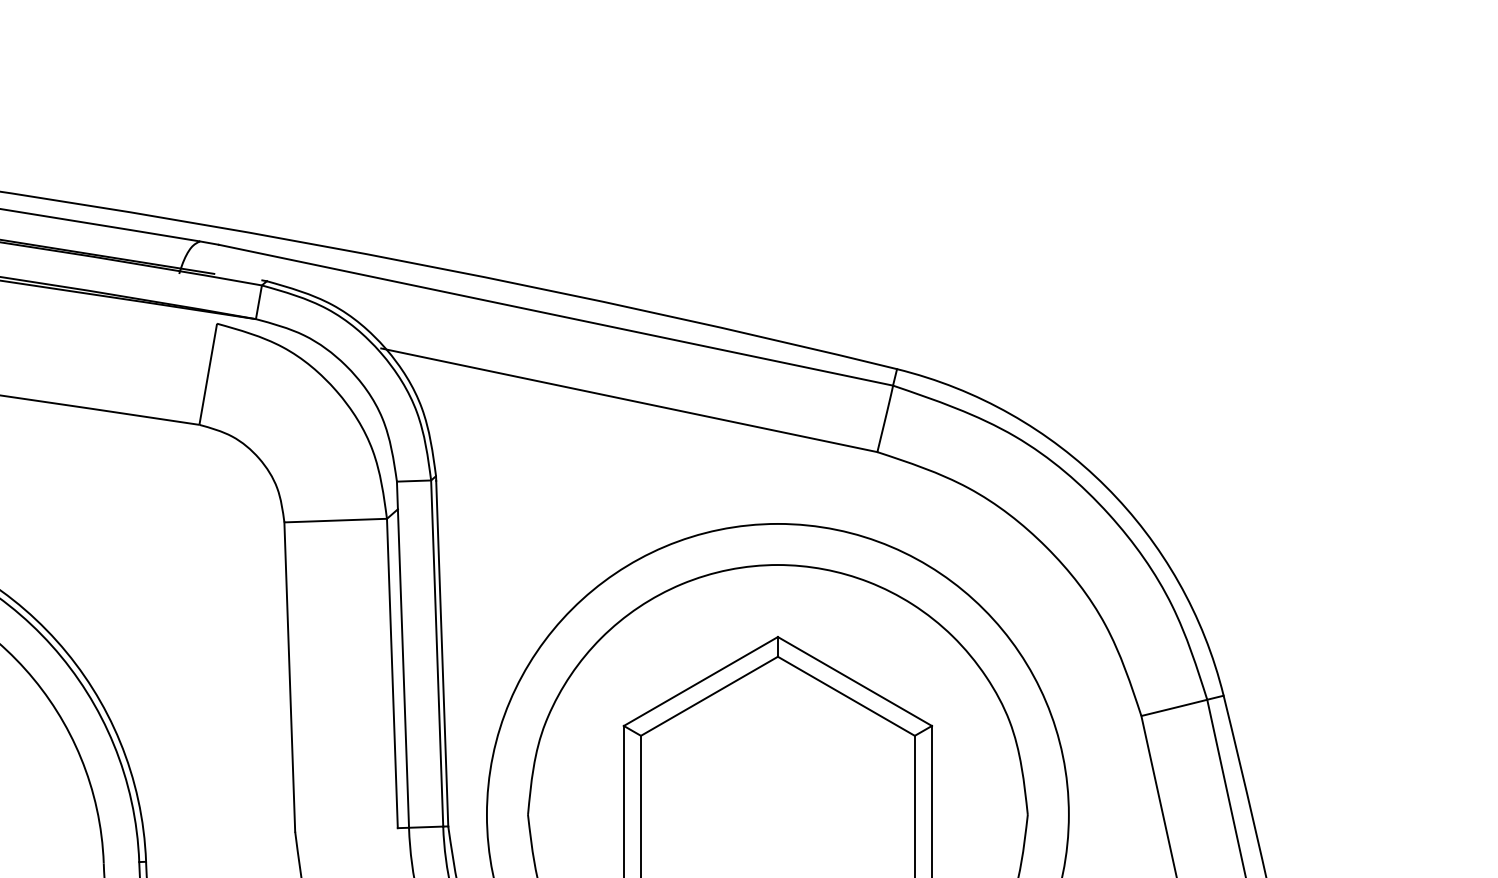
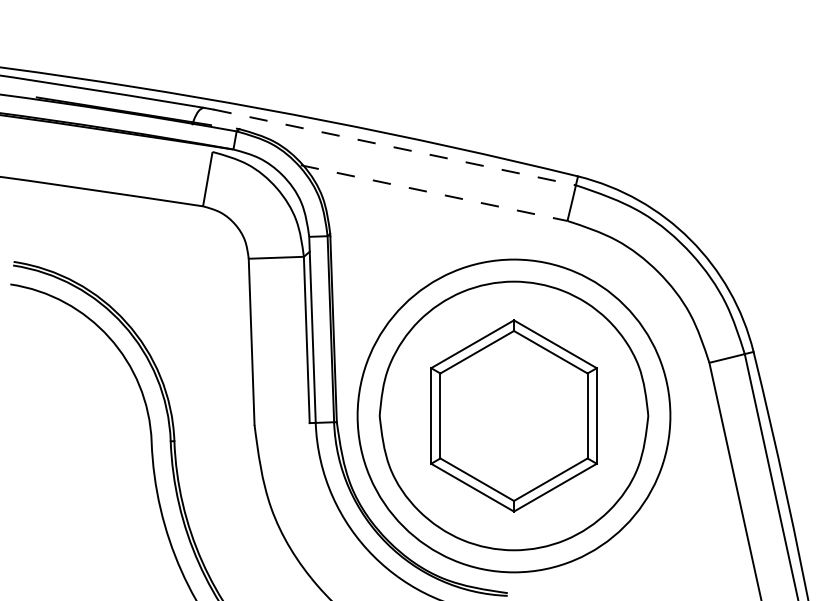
line: (557, 315) -> (395, 147), solid -> dashed
line: (629, 400) -> (434, 193), solid -> dashed

